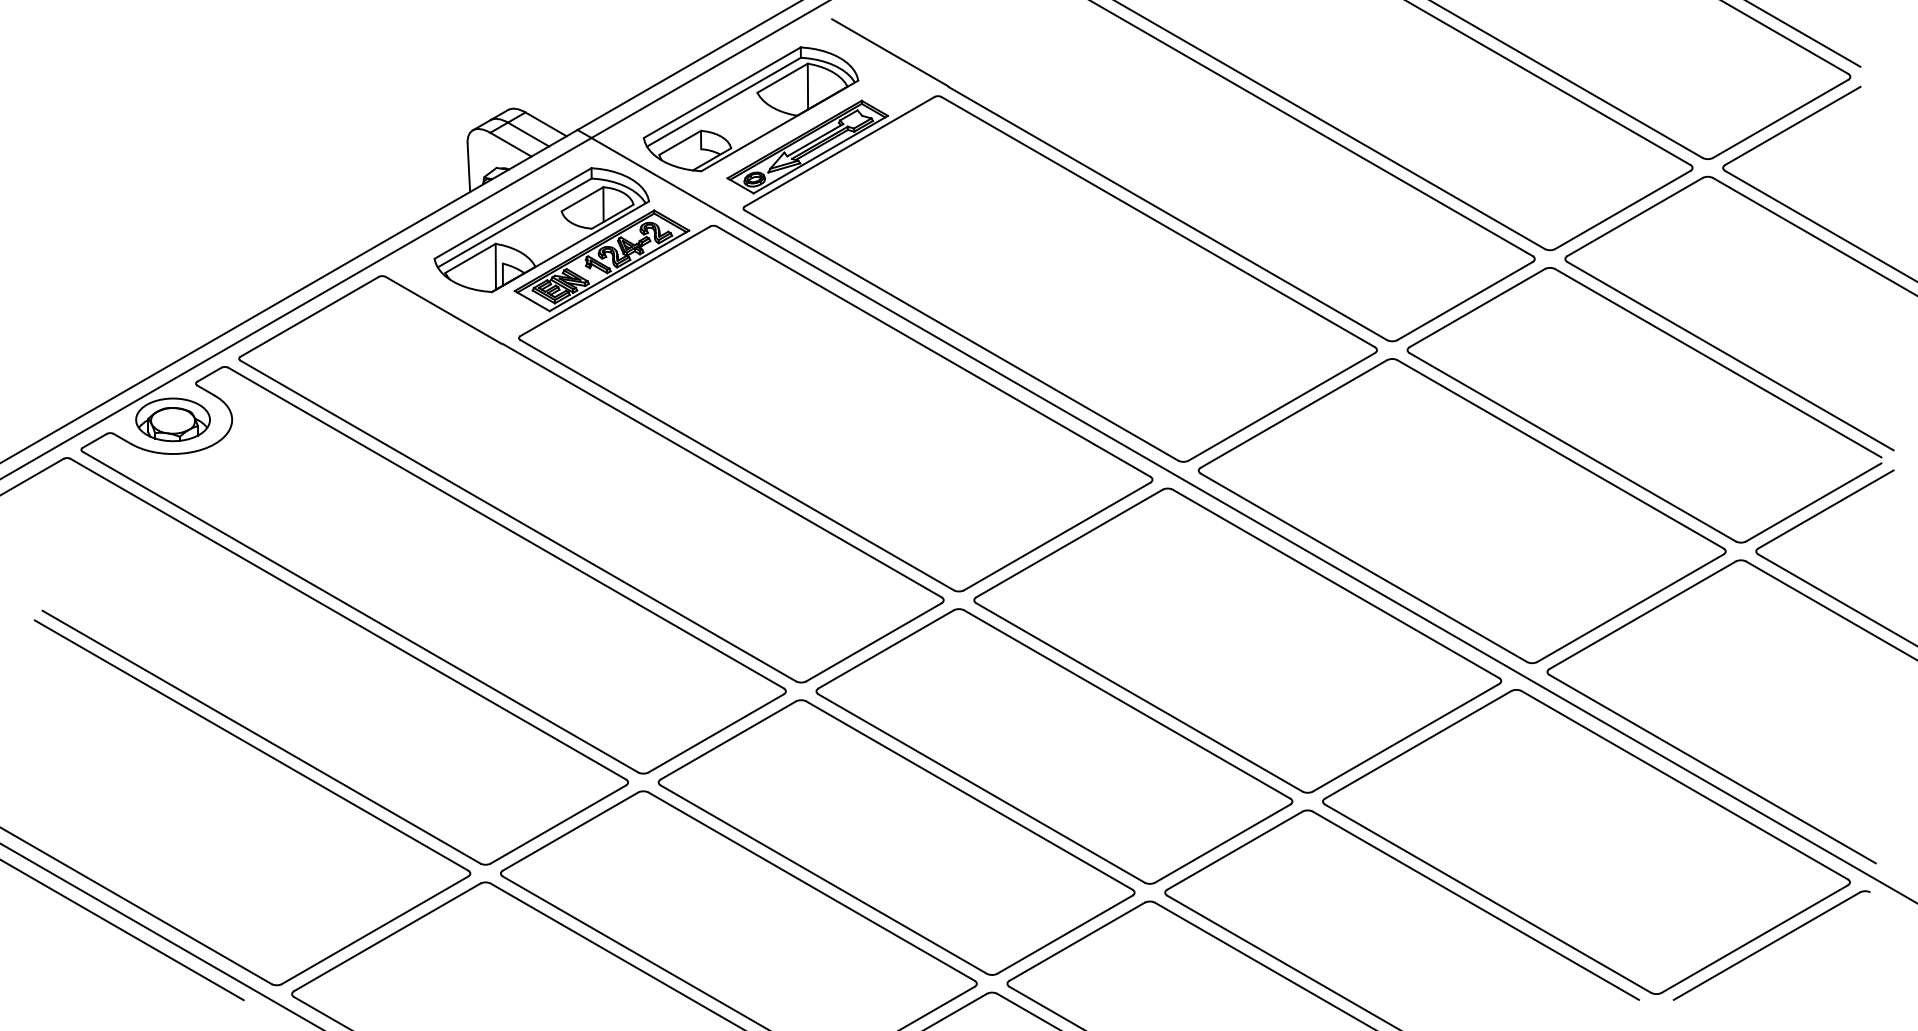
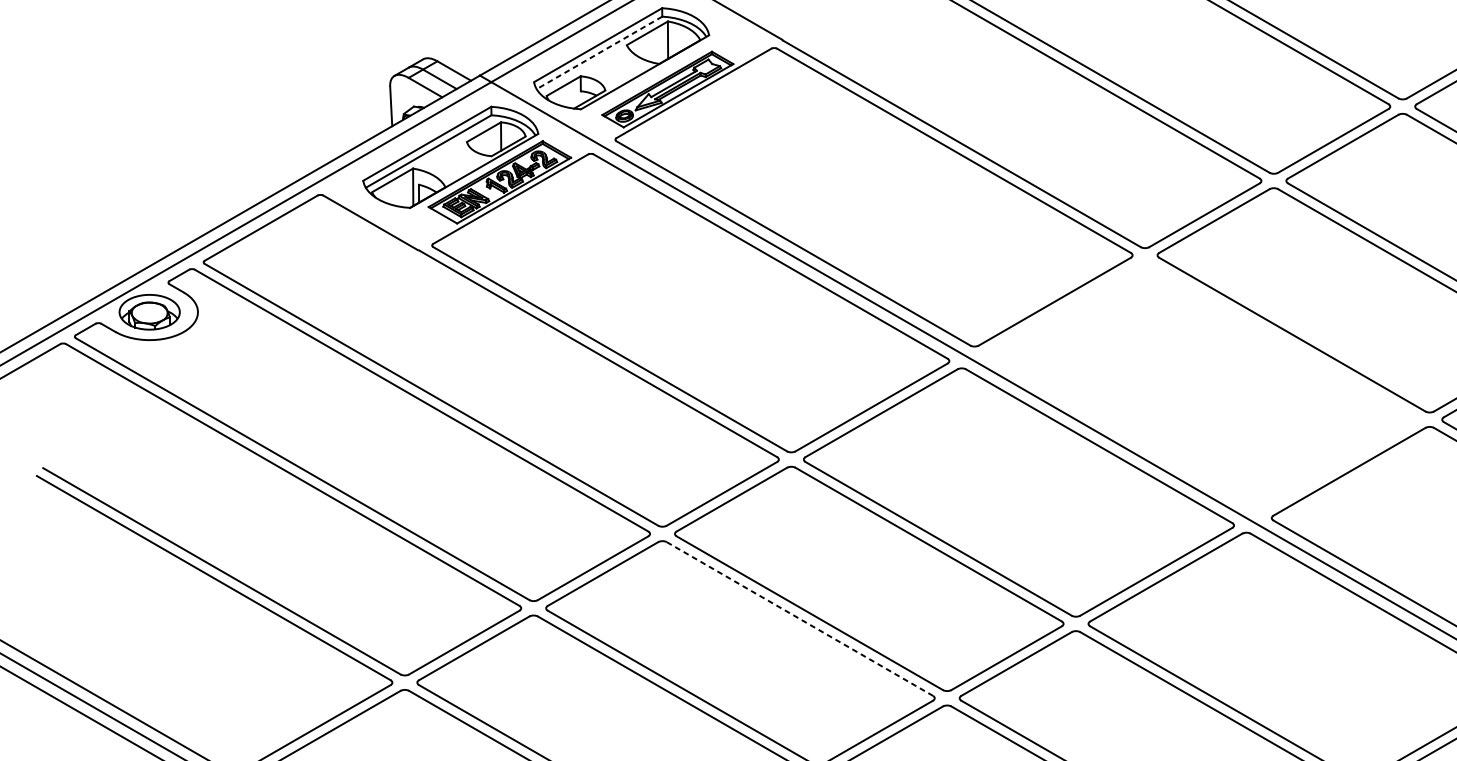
line: (723, 102) -> (599, 53), solid -> dashed
part: (1461, 511) -> (1201, 387), removed
line: (969, 795) -> (799, 618), solid -> dashed

